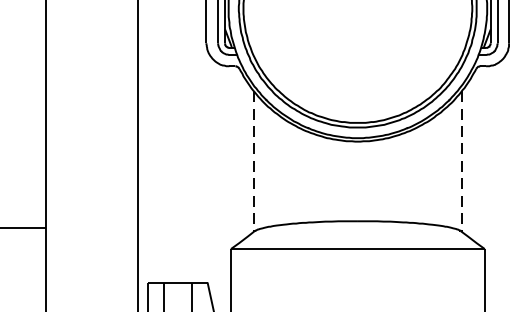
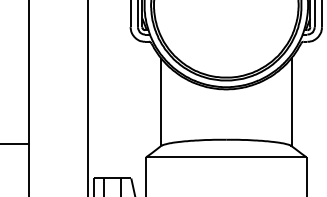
line: (253, 162) -> (160, 102), dashed -> solid
line: (462, 162) -> (292, 102), dashed -> solid

